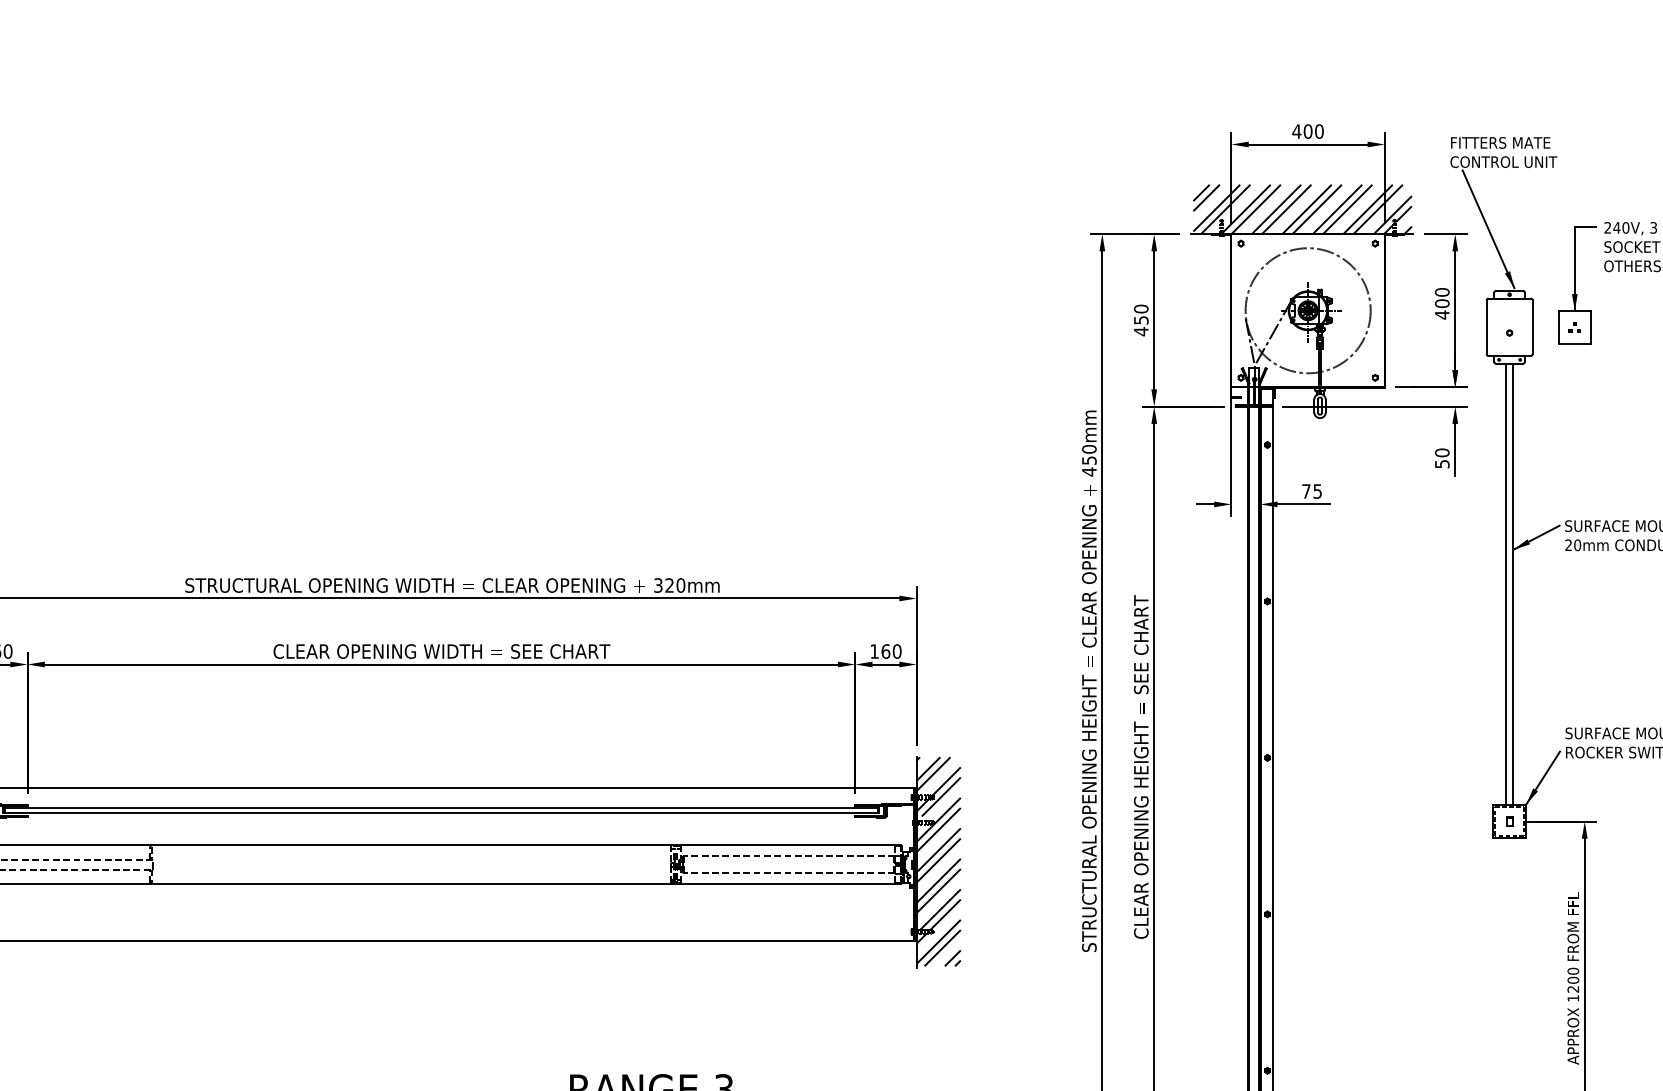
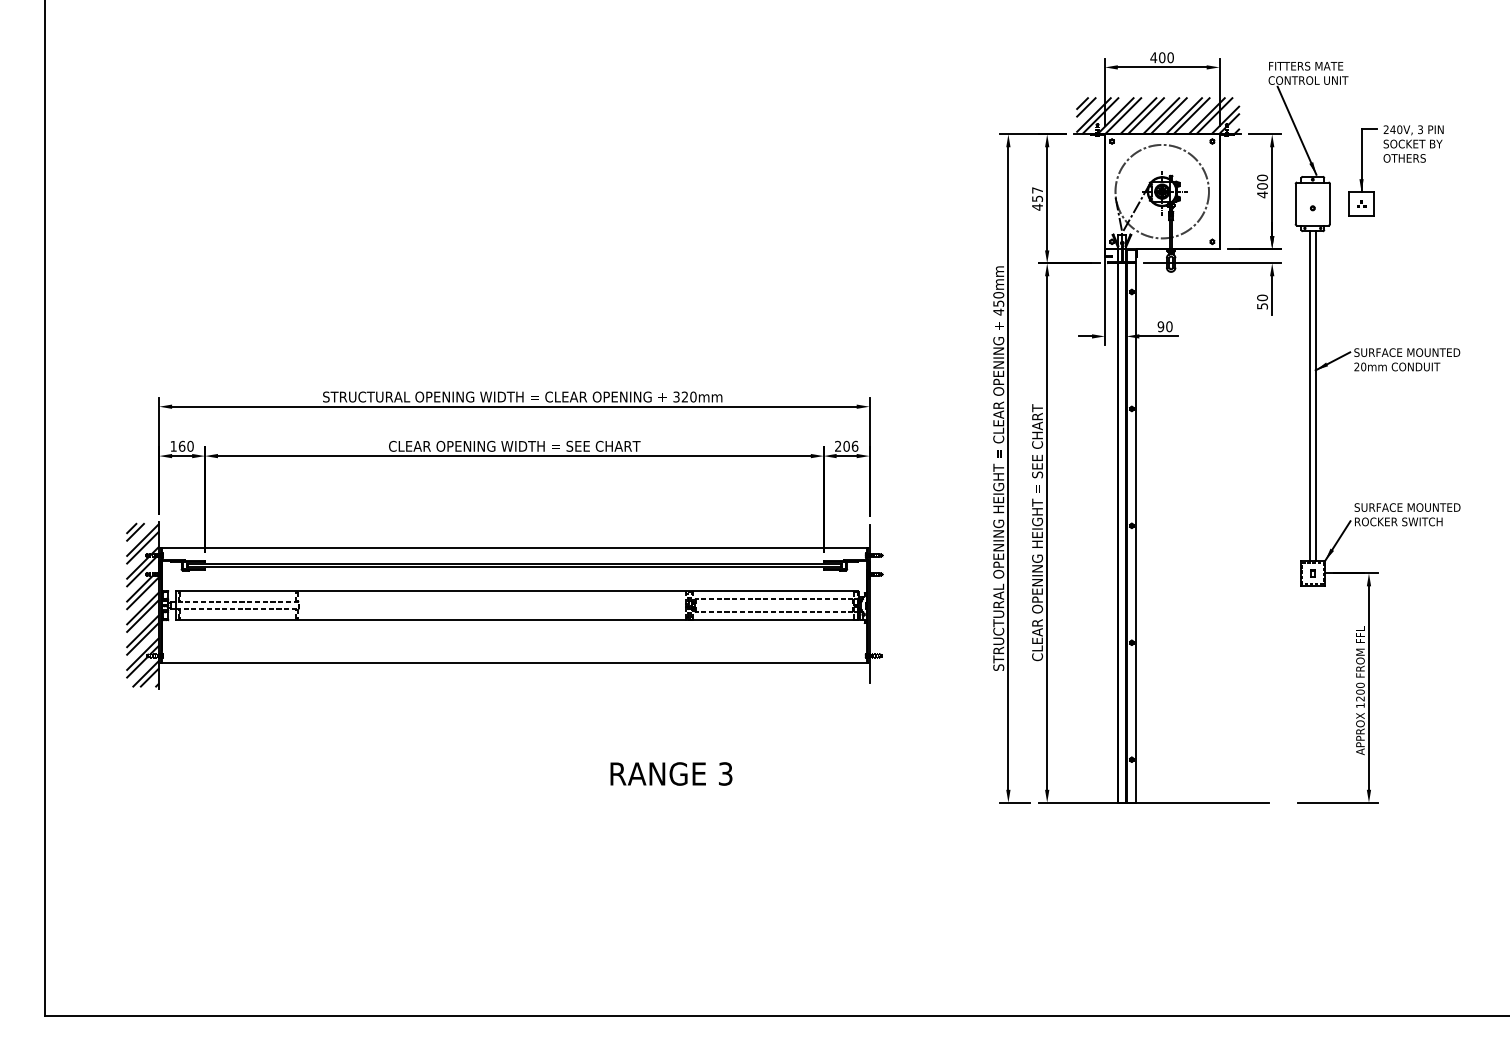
text: (1141, 309) -> (1037, 190), 450 -> 457
text: (1311, 491) -> (1164, 326), 75 -> 90
text: (885, 650) -> (846, 445), 160 -> 206
hatch: (937, 861) -> (885, 603), removed

